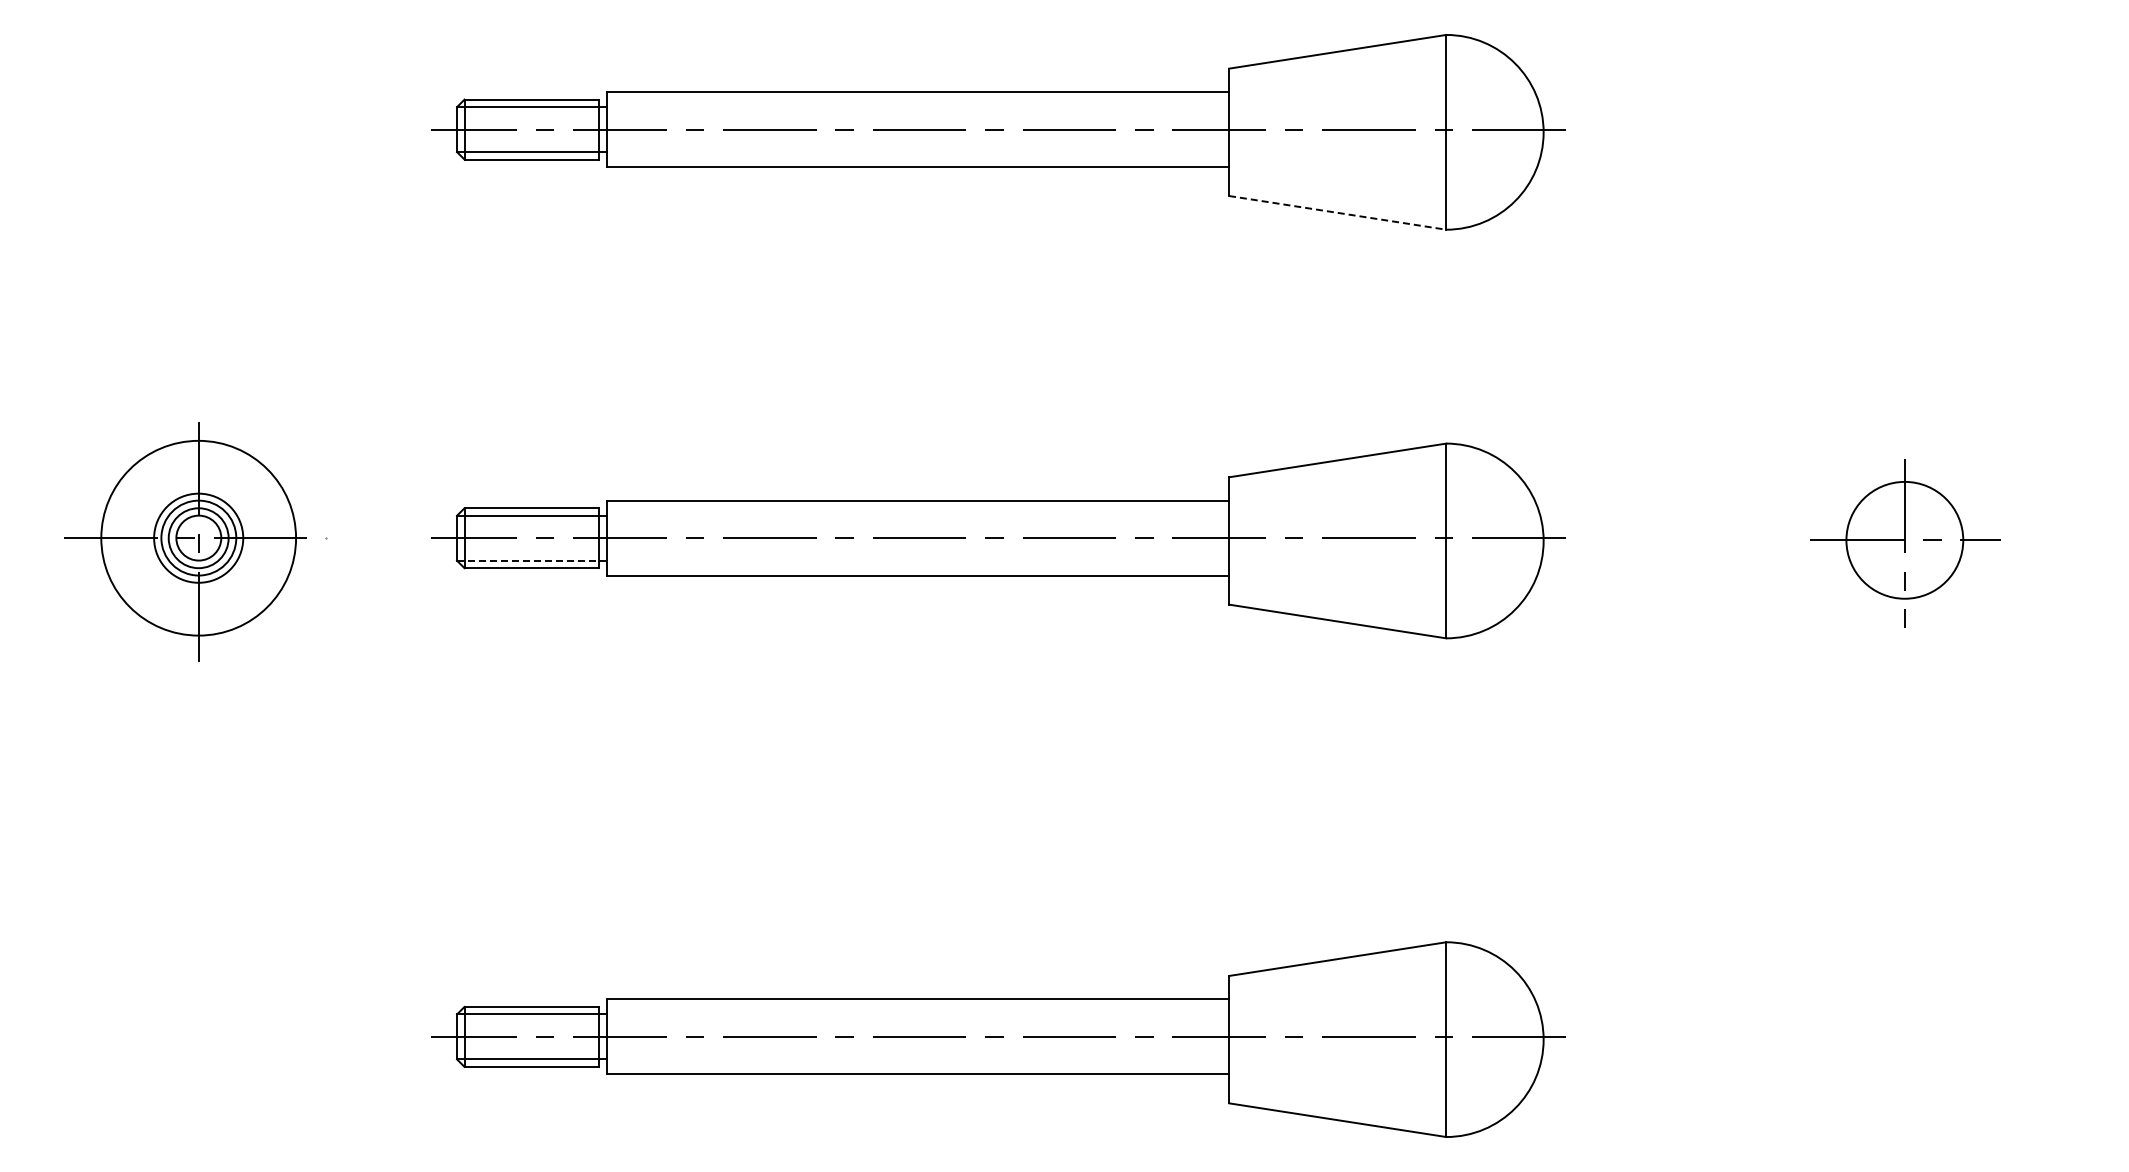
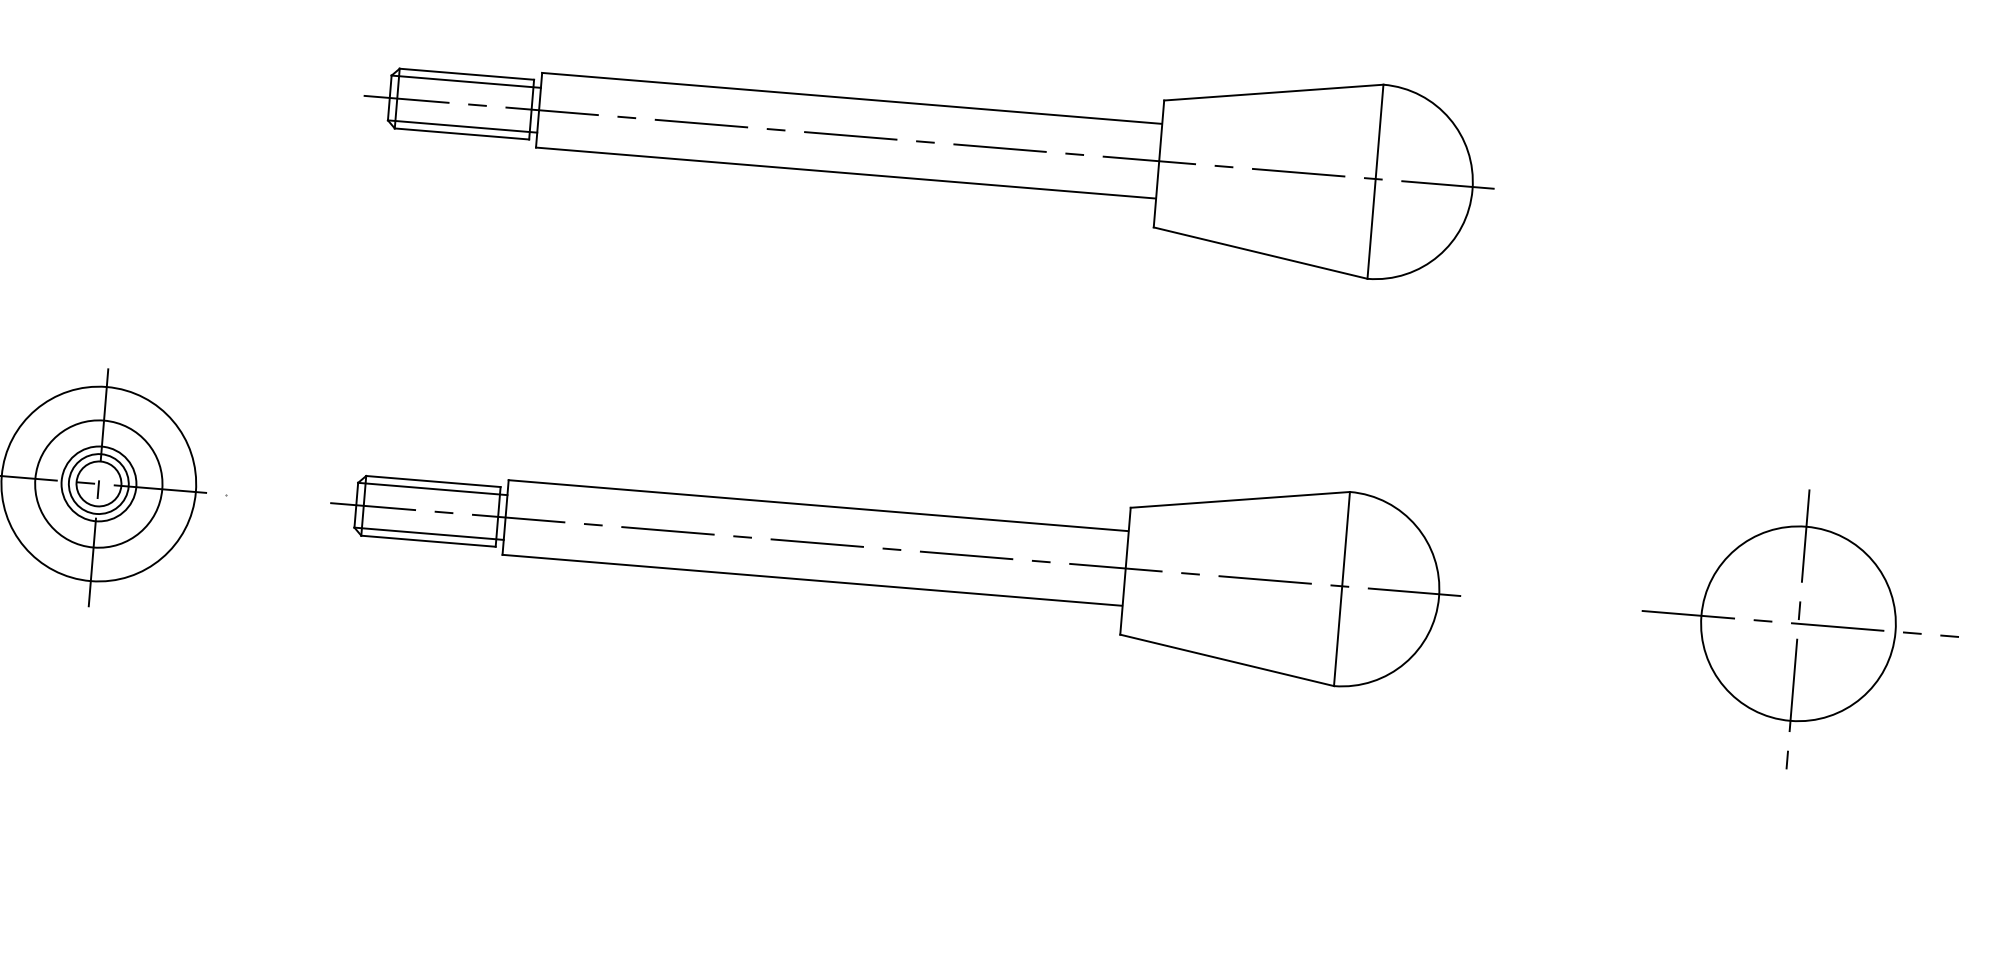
line: (1337, 212) -> (1260, 252), dashed -> solid
circle: (198, 537) -> (98, 483), size x1.43
part: (1905, 543) -> (1799, 629), size x1.67
line: (531, 560) -> (428, 533), dashed -> solid

